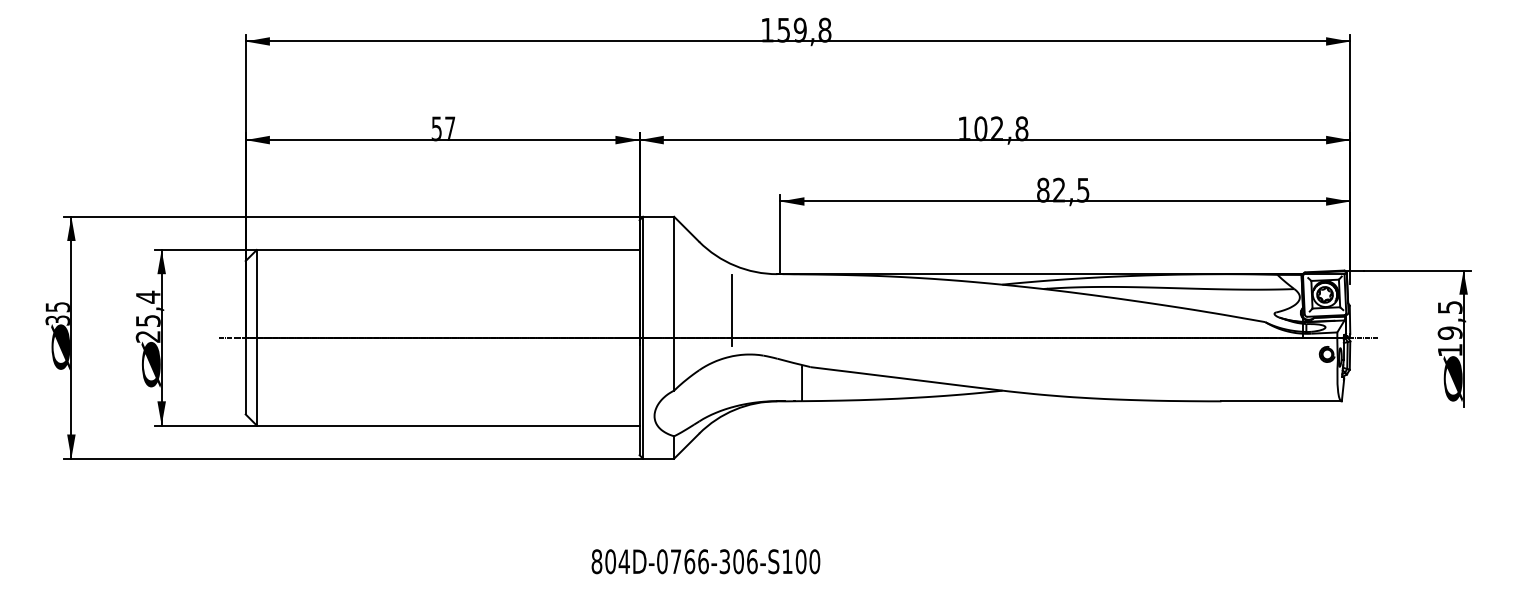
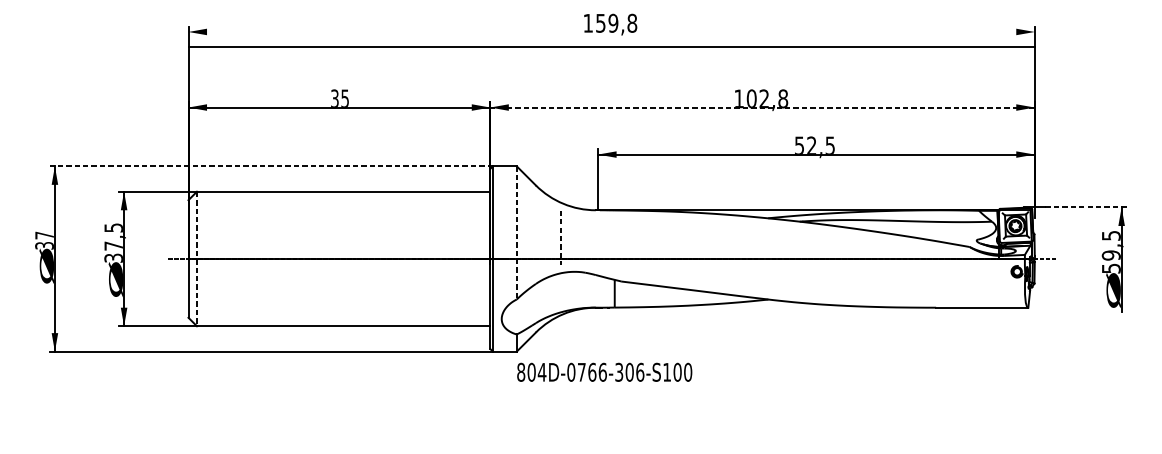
line: (797, 41) -> (611, 47), moved
text: (443, 128) -> (340, 98), 57 -> 35
line: (994, 140) -> (762, 107), solid -> dashed
text: (1043, 189) -> (799, 145), 82,5 -> 52,5
line: (353, 216) -> (271, 166), solid -> dashed
line: (1417, 270) -> (1086, 207), solid -> dashed
line: (674, 303) -> (517, 232), solid -> dashed
text: (57, 307) -> (44, 235), 35 -> 37
line: (731, 310) -> (560, 238), solid -> dashed
text: (148, 316) -> (114, 242), 25,4 -> 37,5
line: (256, 337) -> (196, 258), solid -> dashed
text: (1450, 350) -> (1111, 268), 19,5 -> 59,5
text: (705, 561) -> (604, 372), moved

